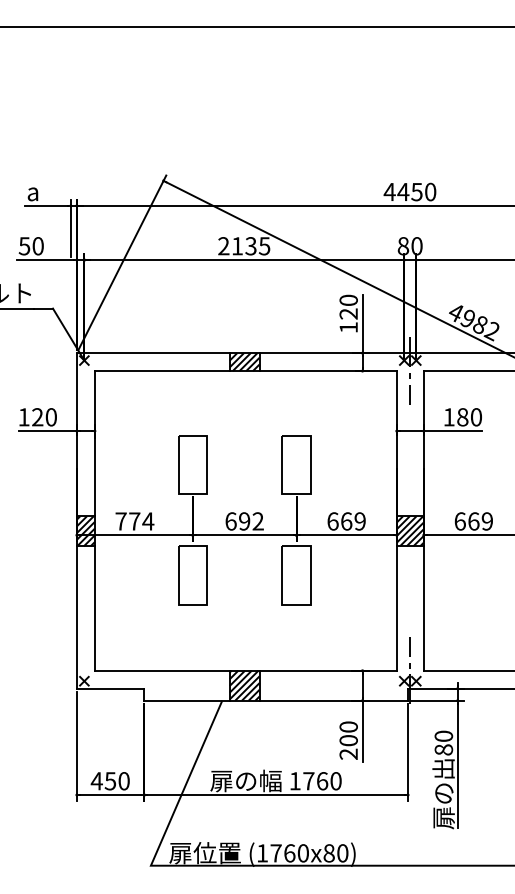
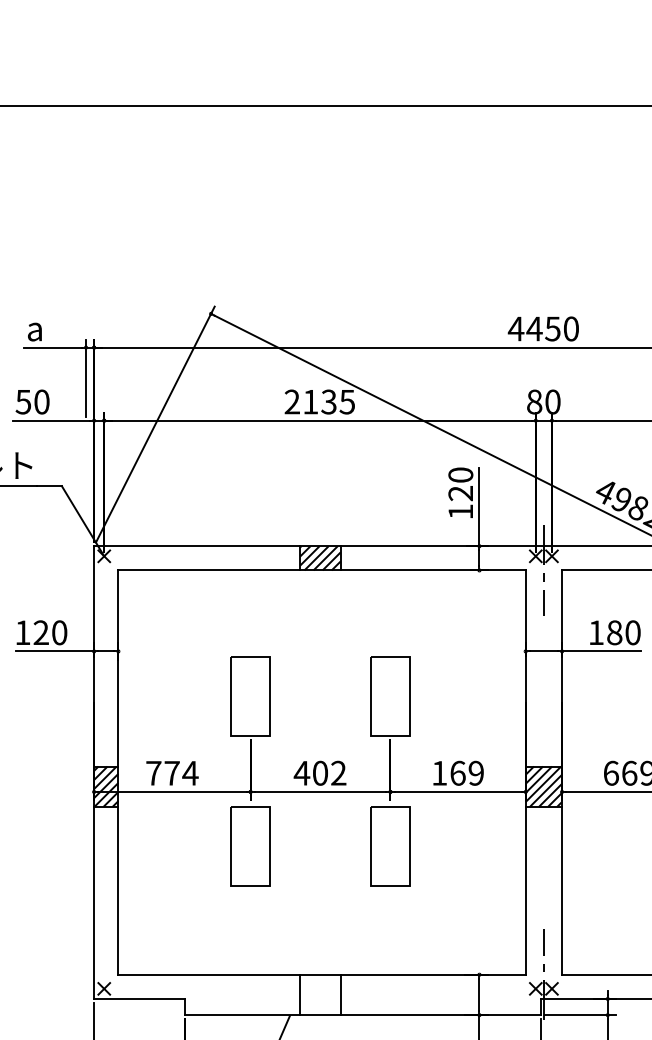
text: (237, 521) -> (310, 773), 692 -> 402
text: (332, 521) -> (438, 773), 669 -> 169
hatch: (244, 685) -> (320, 994), removed

